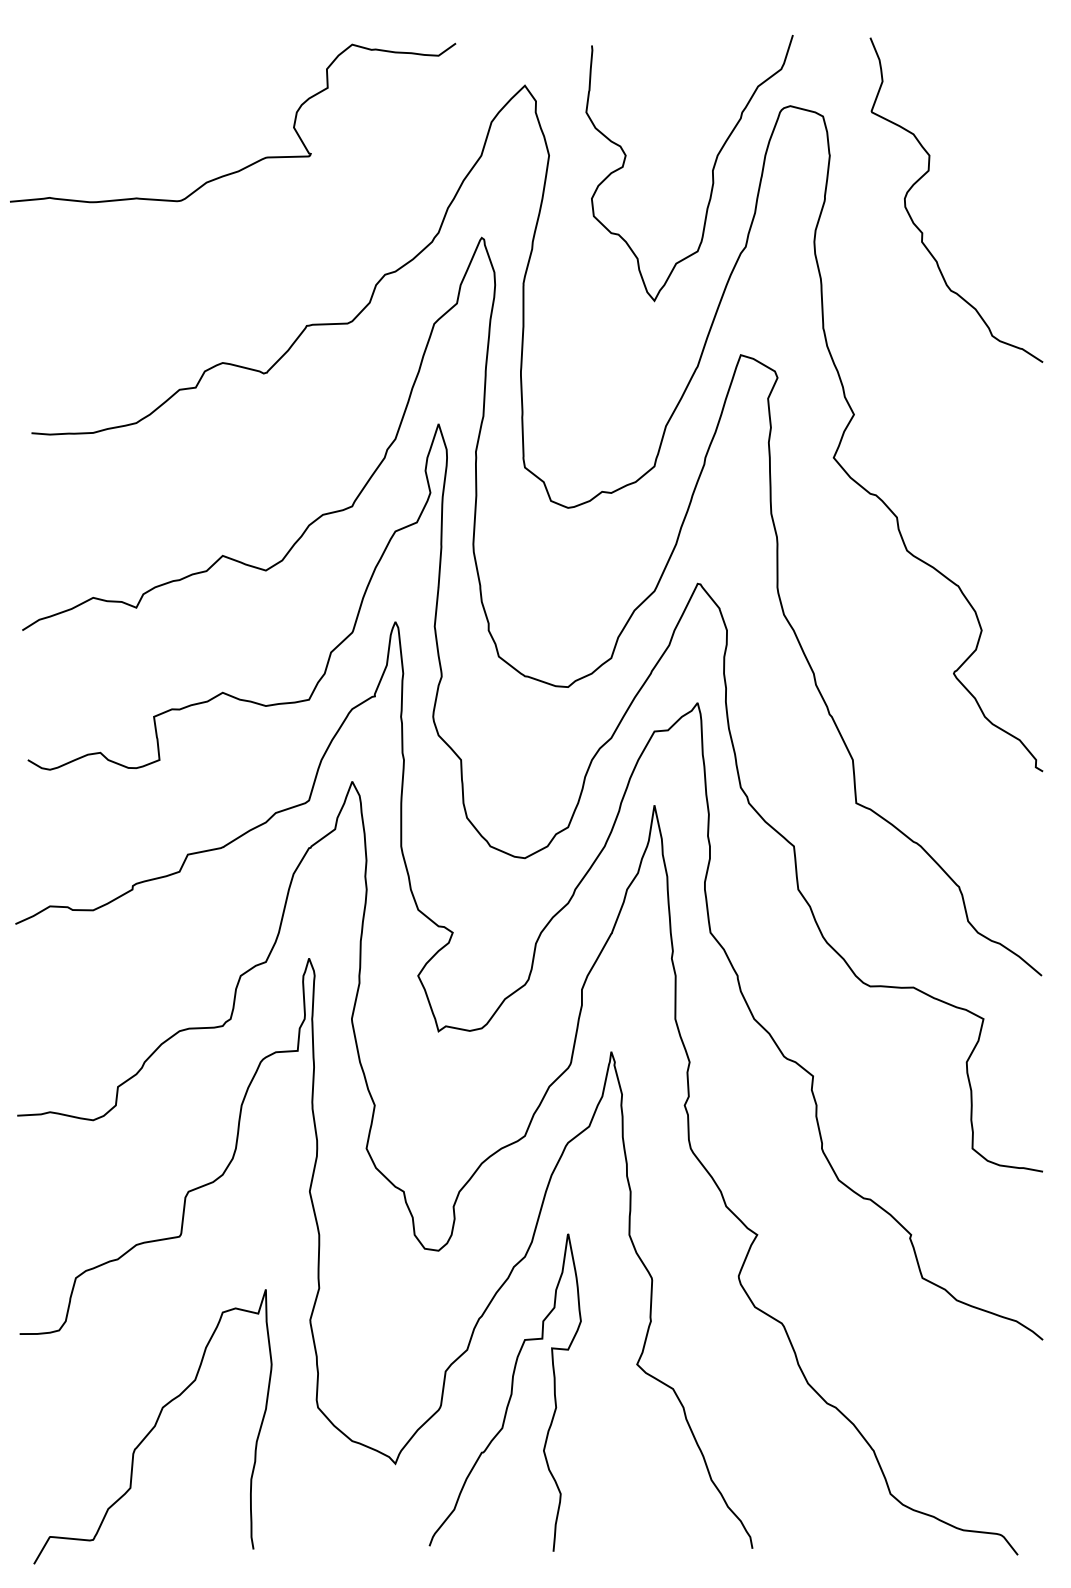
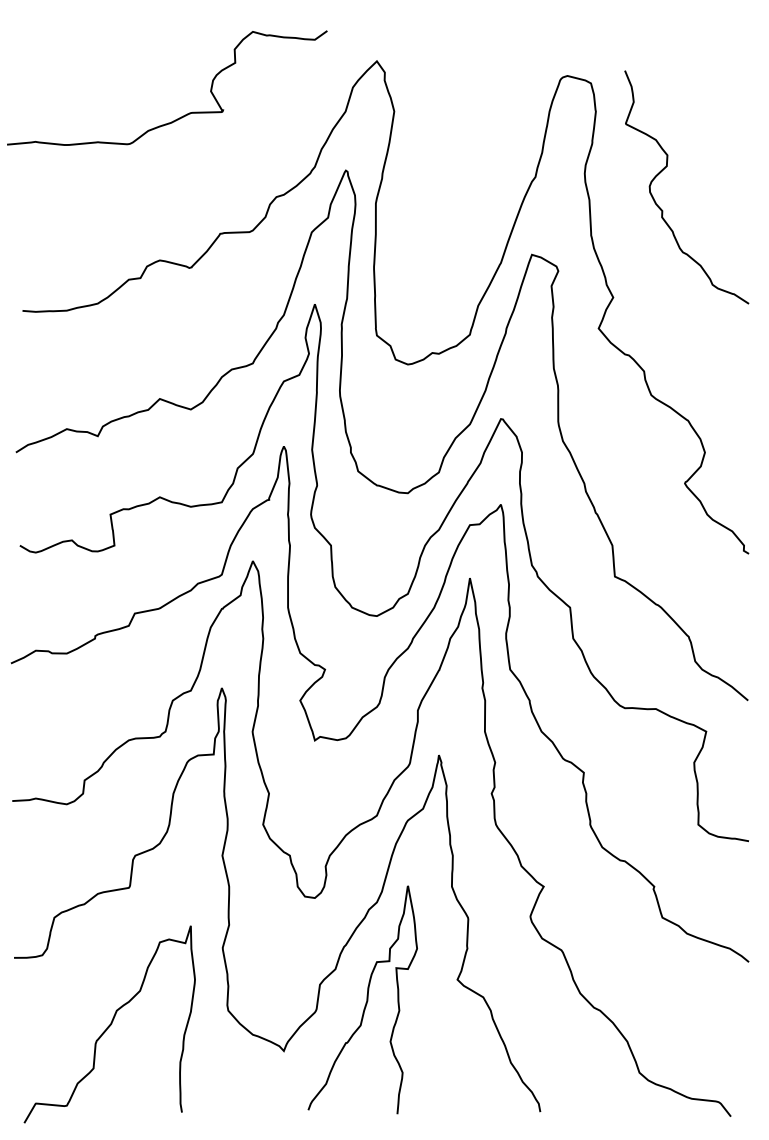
curve: (712, 168) -> (511, 120), removed
curve: (929, 171) -> (667, 166), moved

